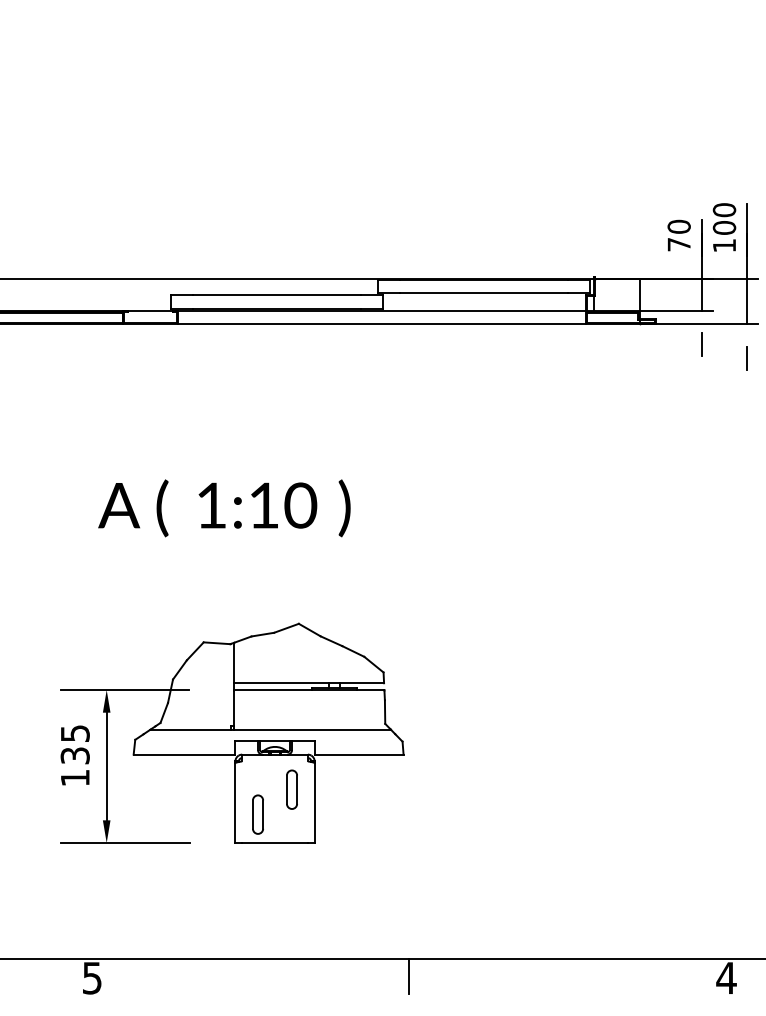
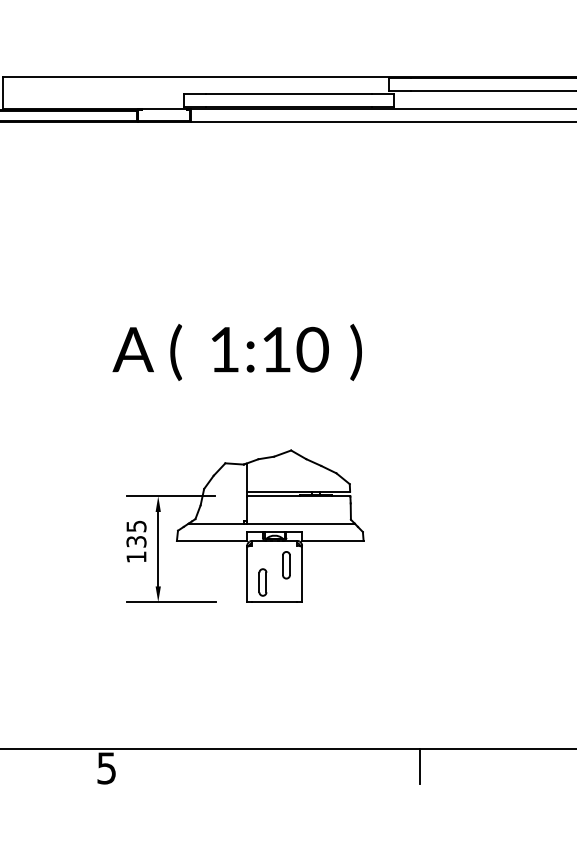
text: (224, 508) -> (237, 352), moved
part: (232, 732) -> (245, 525), size x0.7

